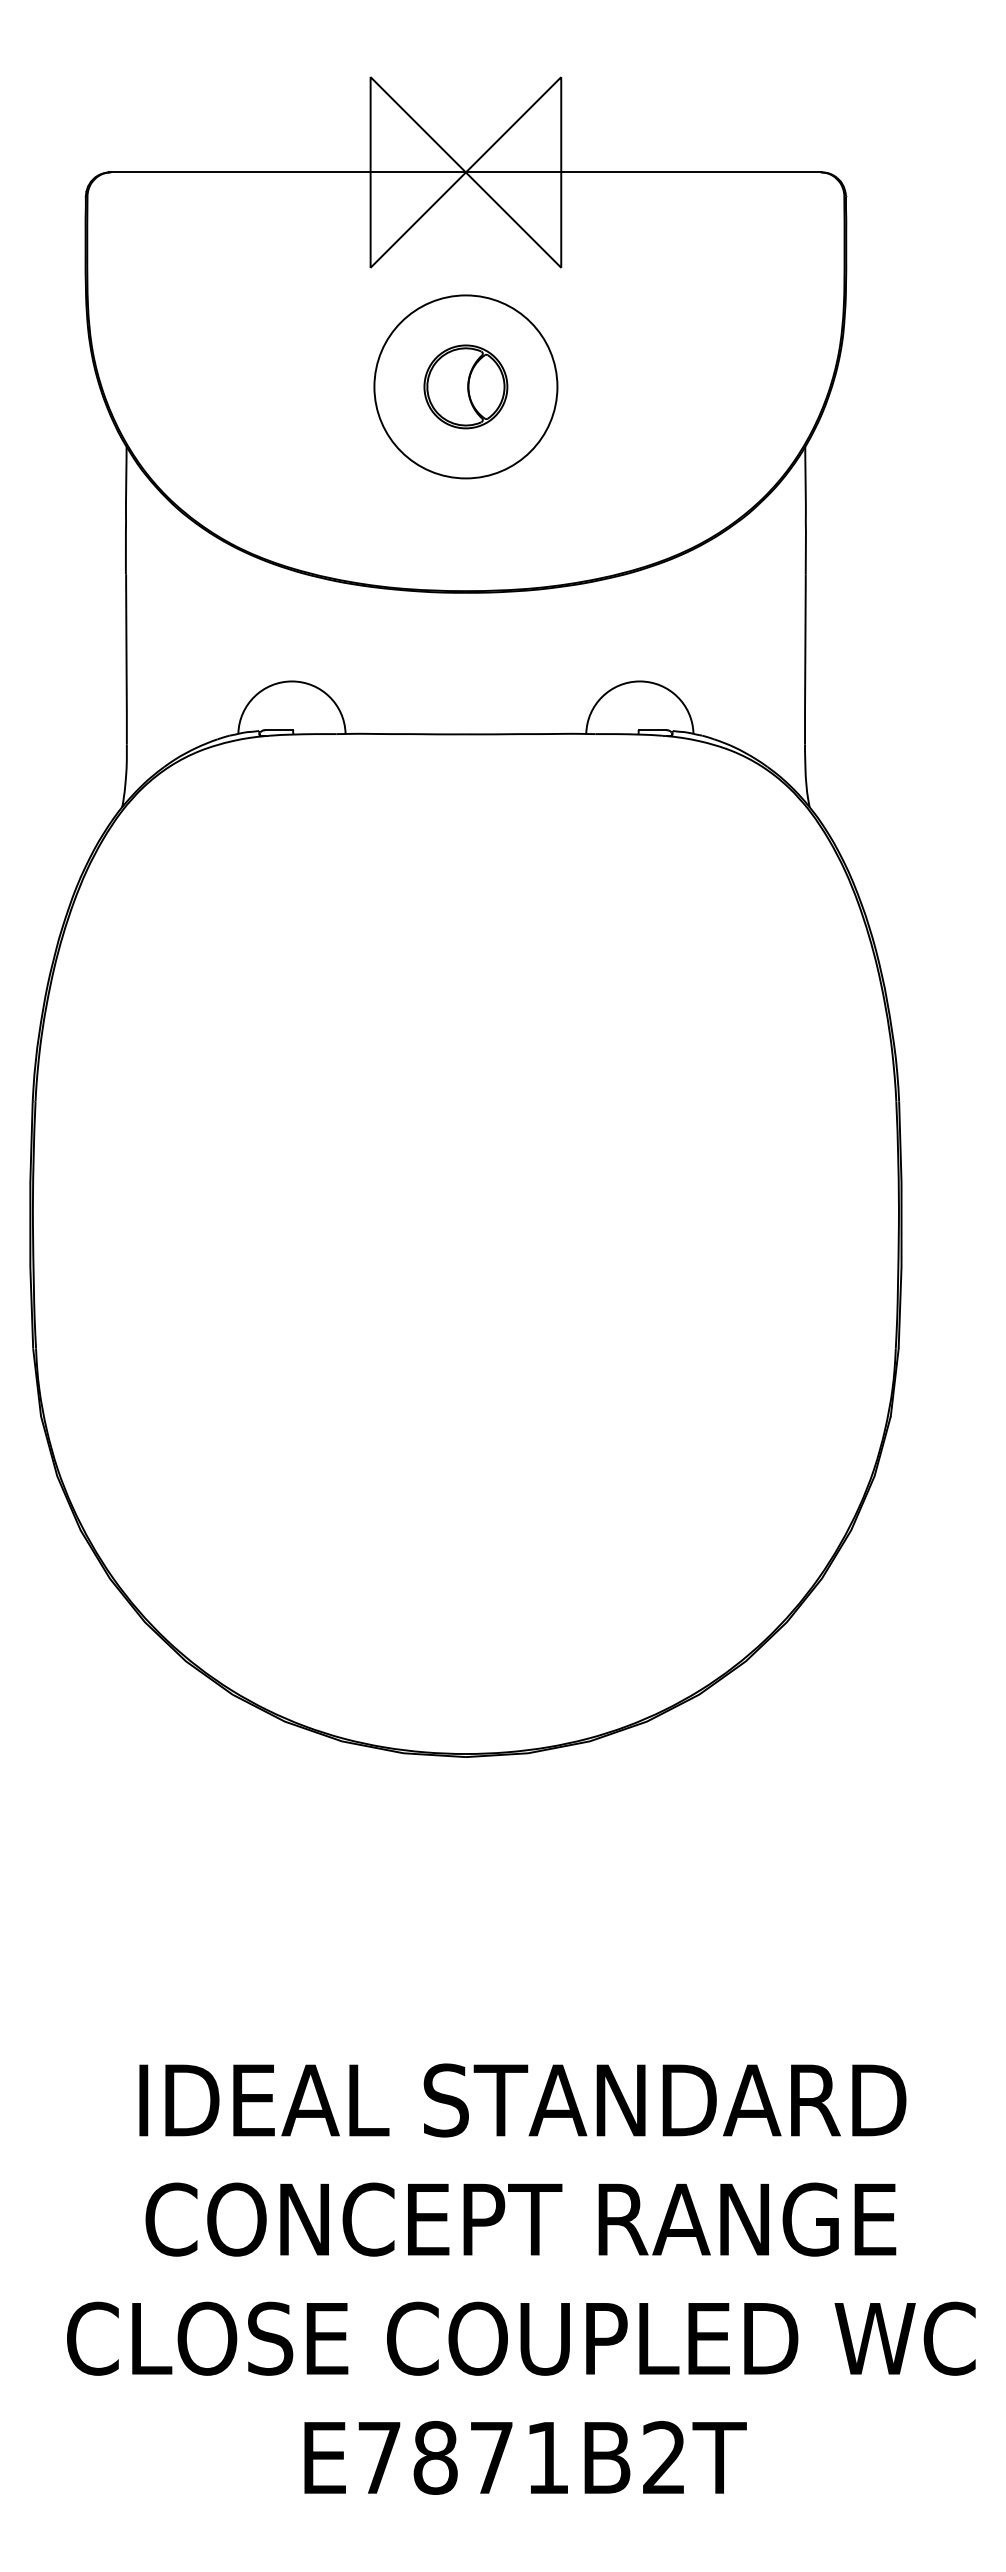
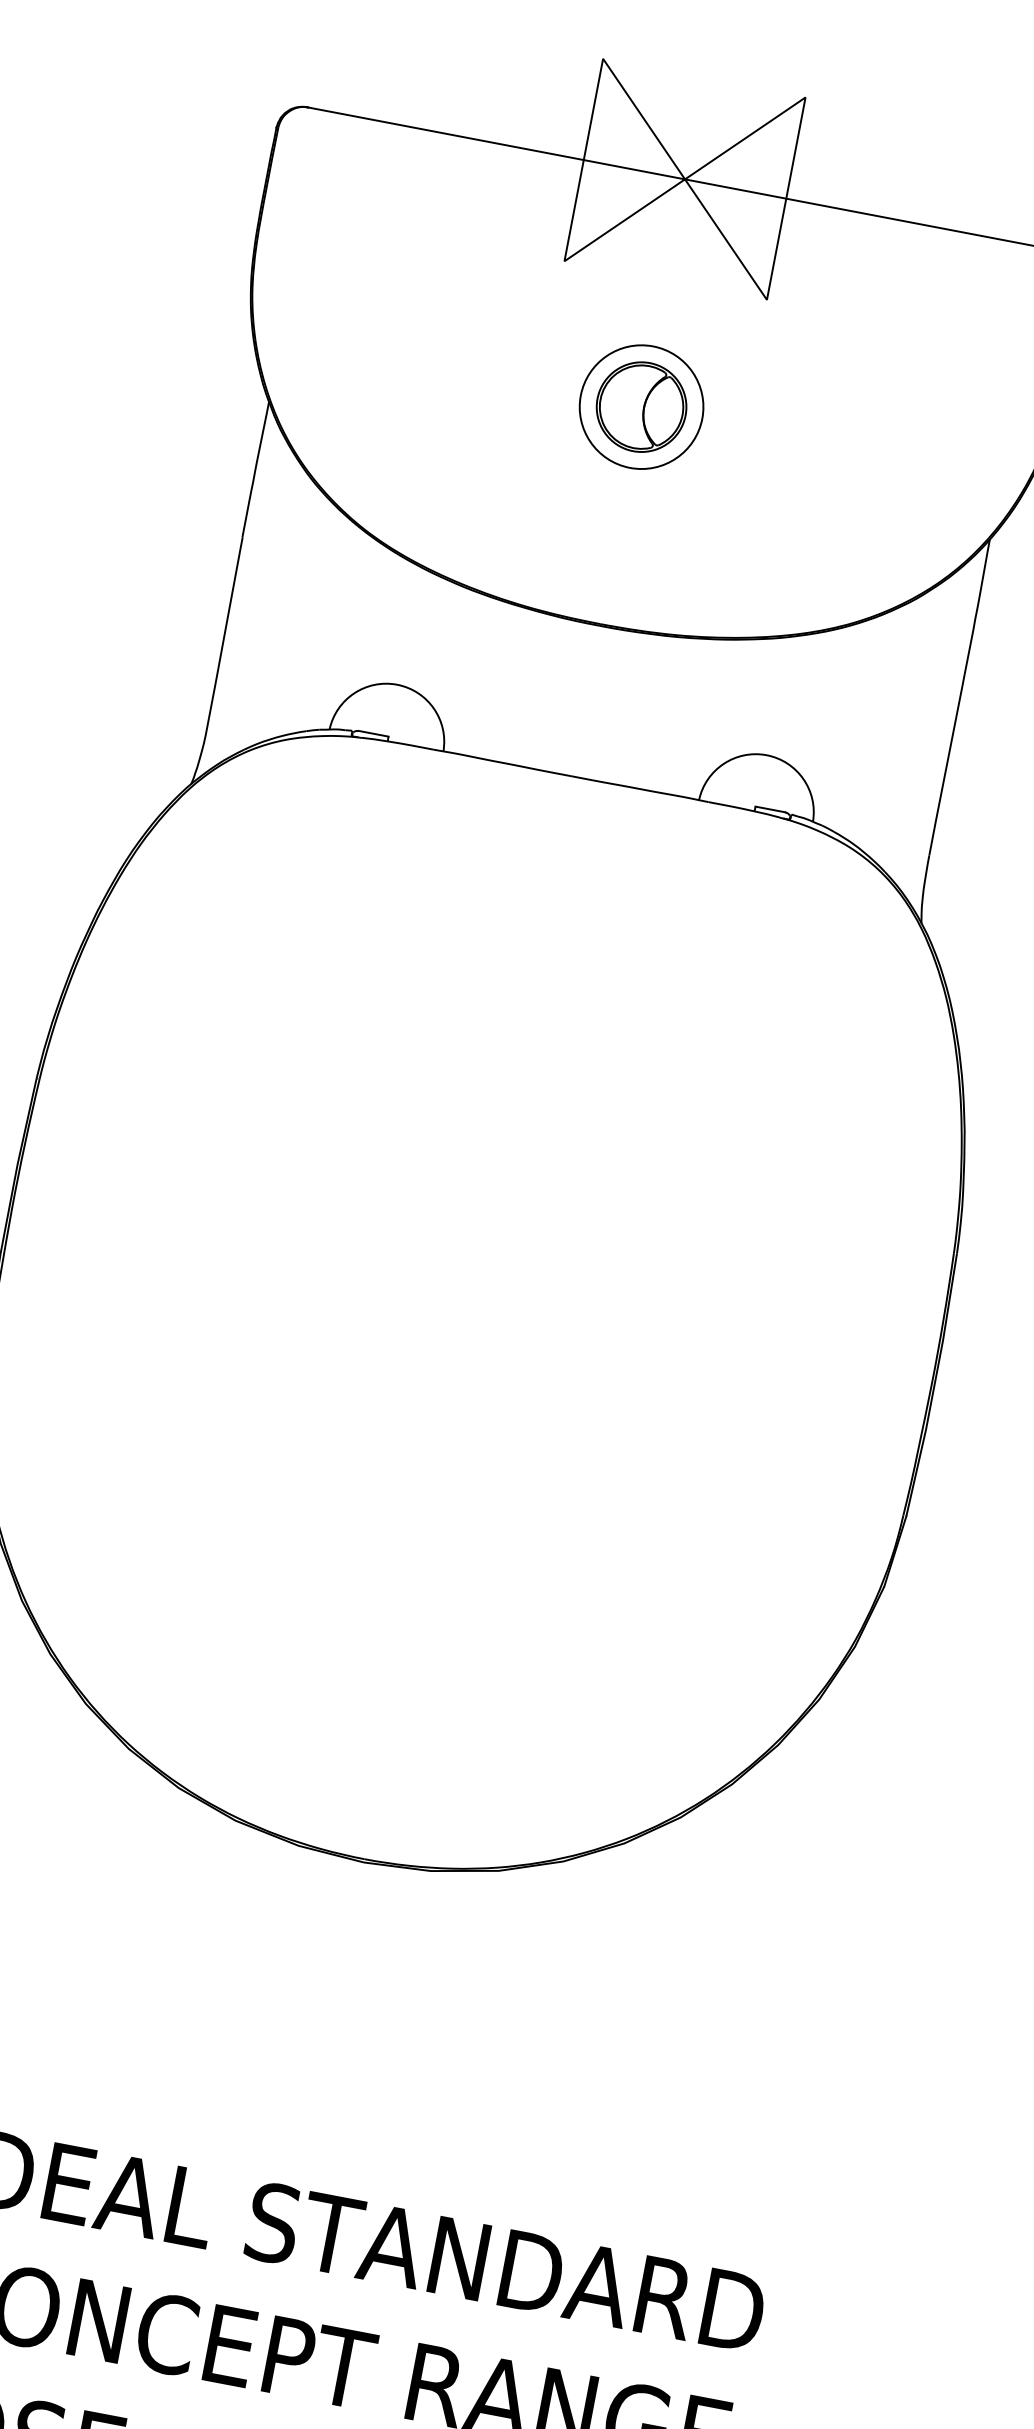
circle: (465, 386) -> (641, 406), size x0.62

